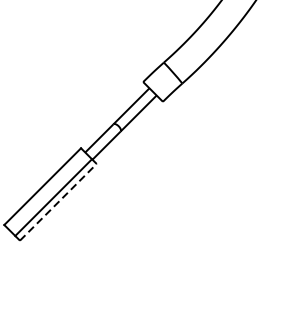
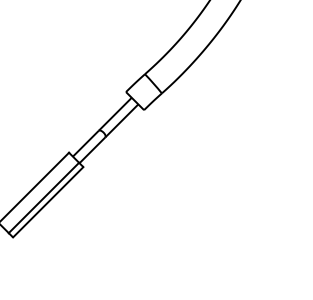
line: (58, 202) -> (48, 202), dashed -> solid

